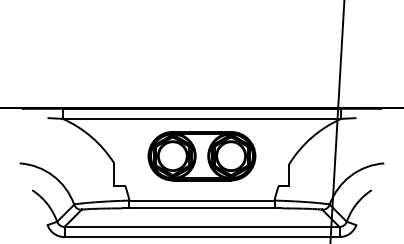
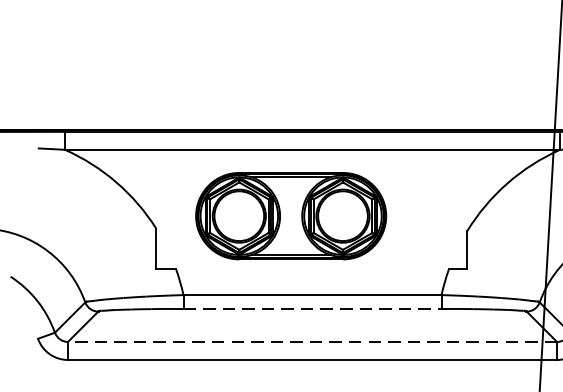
part: (201, 156) -> (290, 216), moved
line: (201, 208) -> (311, 309), solid -> dashed
line: (201, 226) -> (311, 341), solid -> dashed

